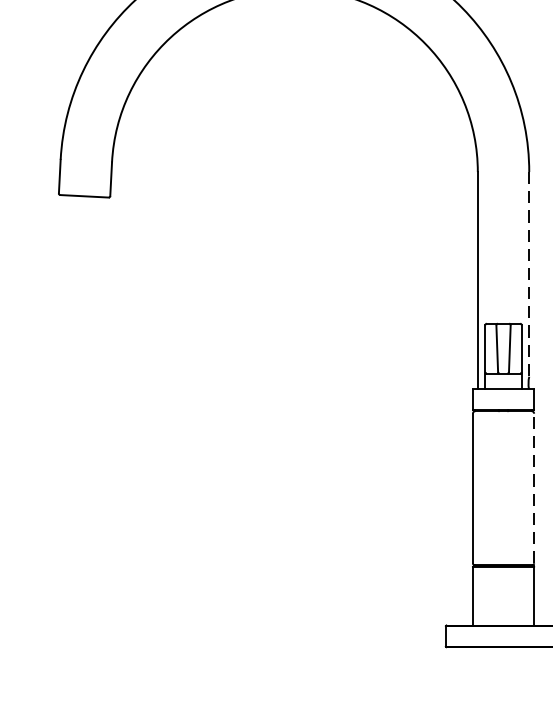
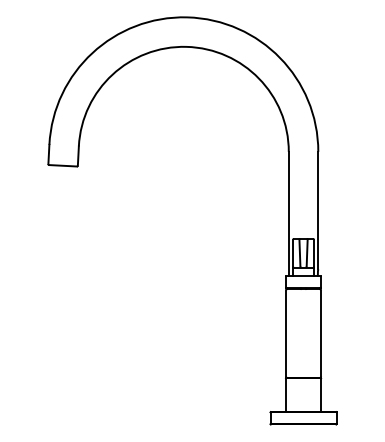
line: (529, 274) -> (318, 210), dashed -> solid
line: (534, 488) -> (321, 333), dashed -> solid

